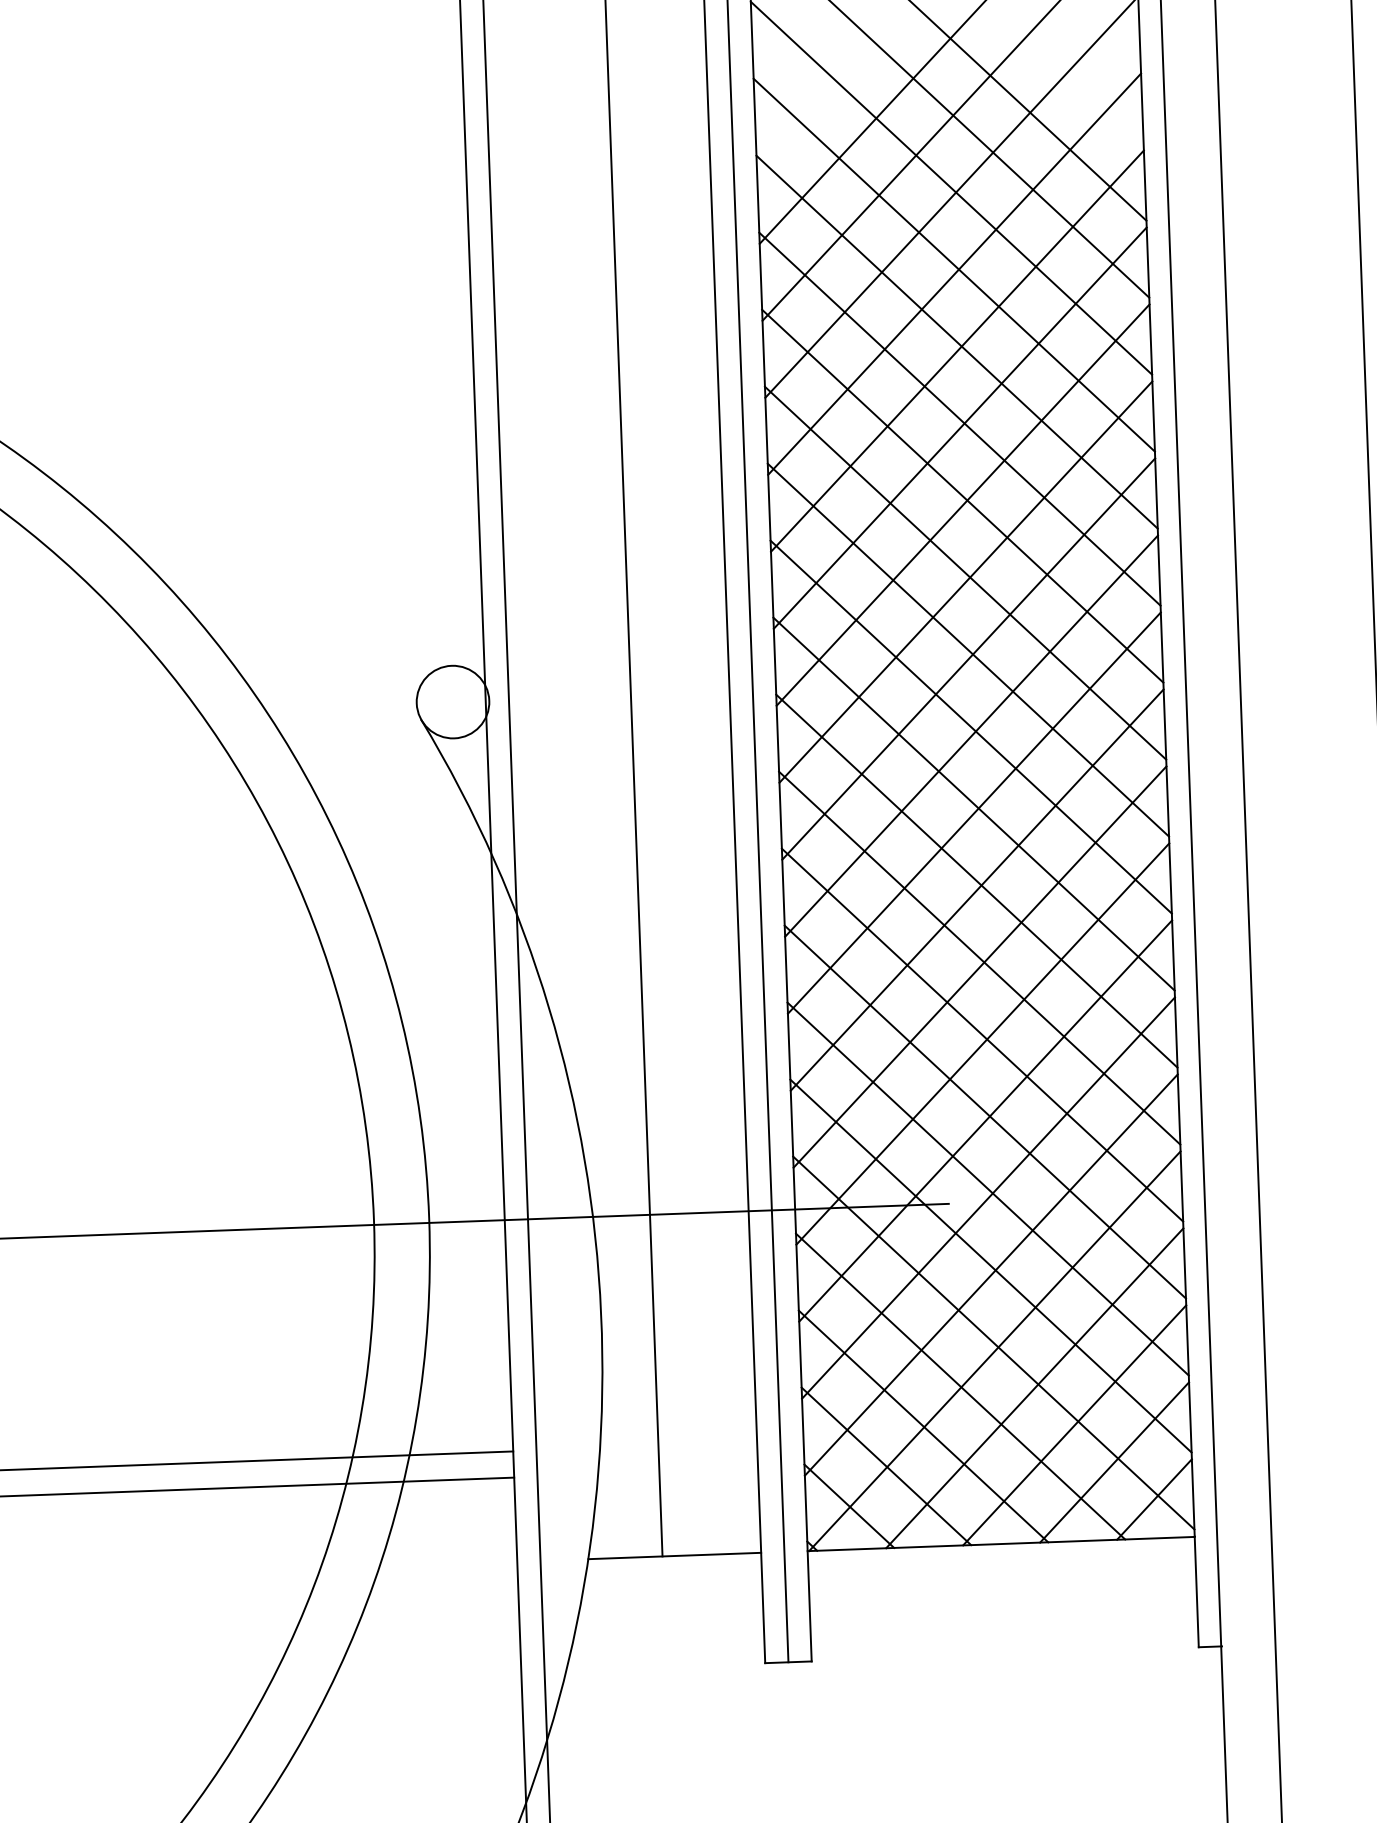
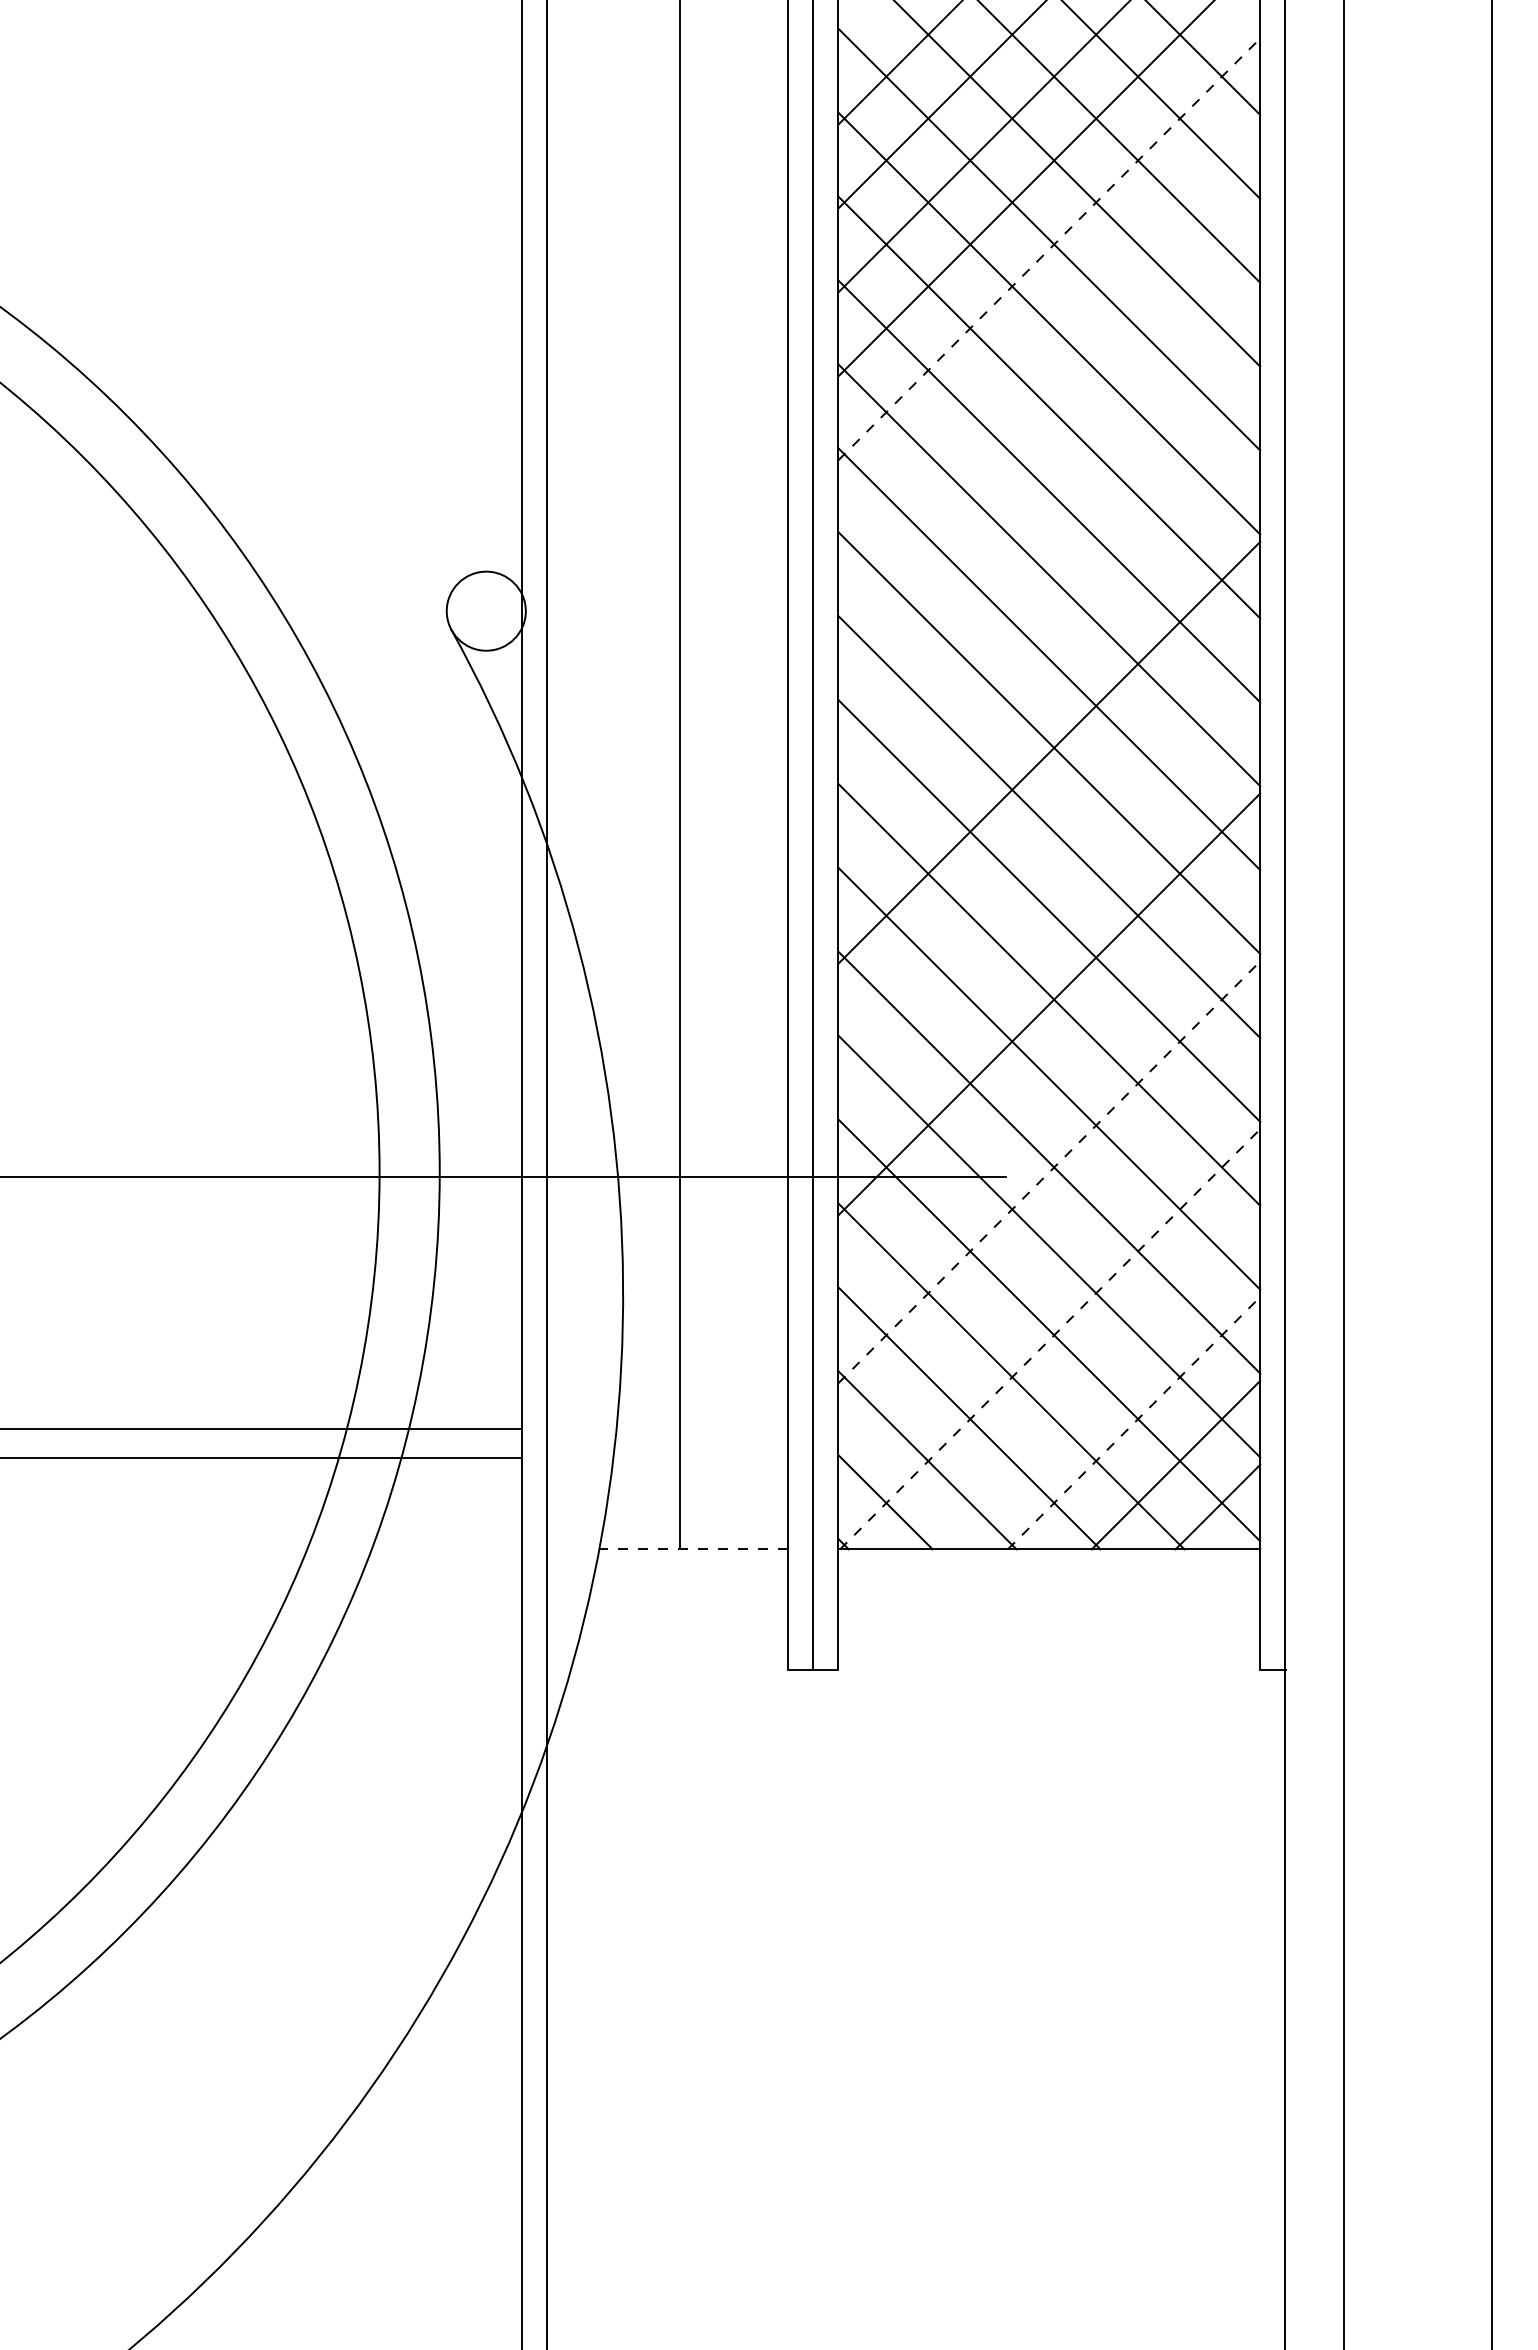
line: (957, 351) -> (1049, 249), solid -> dashed
line: (960, 428) -> (1049, 333), removed
line: (963, 505) -> (1049, 417), removed
line: (966, 582) -> (1049, 501), removed
line: (968, 658) -> (1049, 584), removed
line: (971, 735) -> (1049, 668), removed
line: (977, 889) -> (1049, 836), removed
line: (980, 966) -> (1049, 920), removed
line: (985, 1121) -> (1049, 1088), removed
line: (988, 1198) -> (1049, 1172), solid -> dashed
line: (991, 1275) -> (1049, 1256), removed
line: (995, 1350) -> (1050, 1338), solid -> dashed
line: (1034, 1388) -> (1091, 1381), removed
line: (1075, 1424) -> (1134, 1422), solid -> dashed
line: (674, 1556) -> (693, 1549), solid -> dashed

